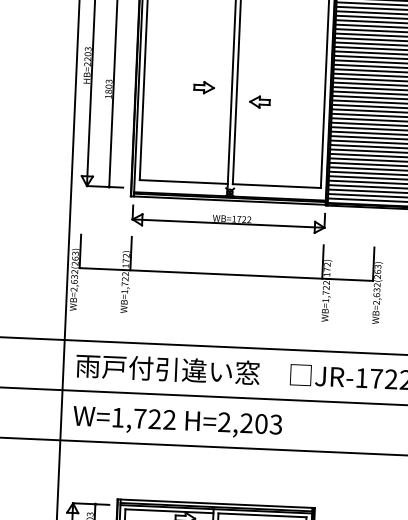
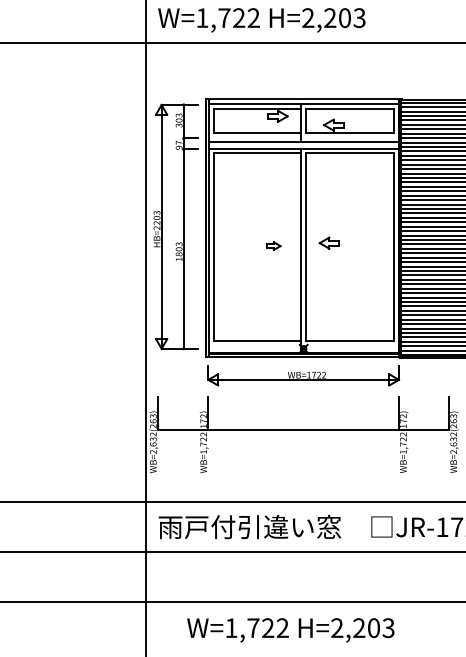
part: (204, 86) -> (273, 245), size x0.7
part: (258, 101) -> (328, 242), moved
text: (177, 422) -> (290, 630), moved

